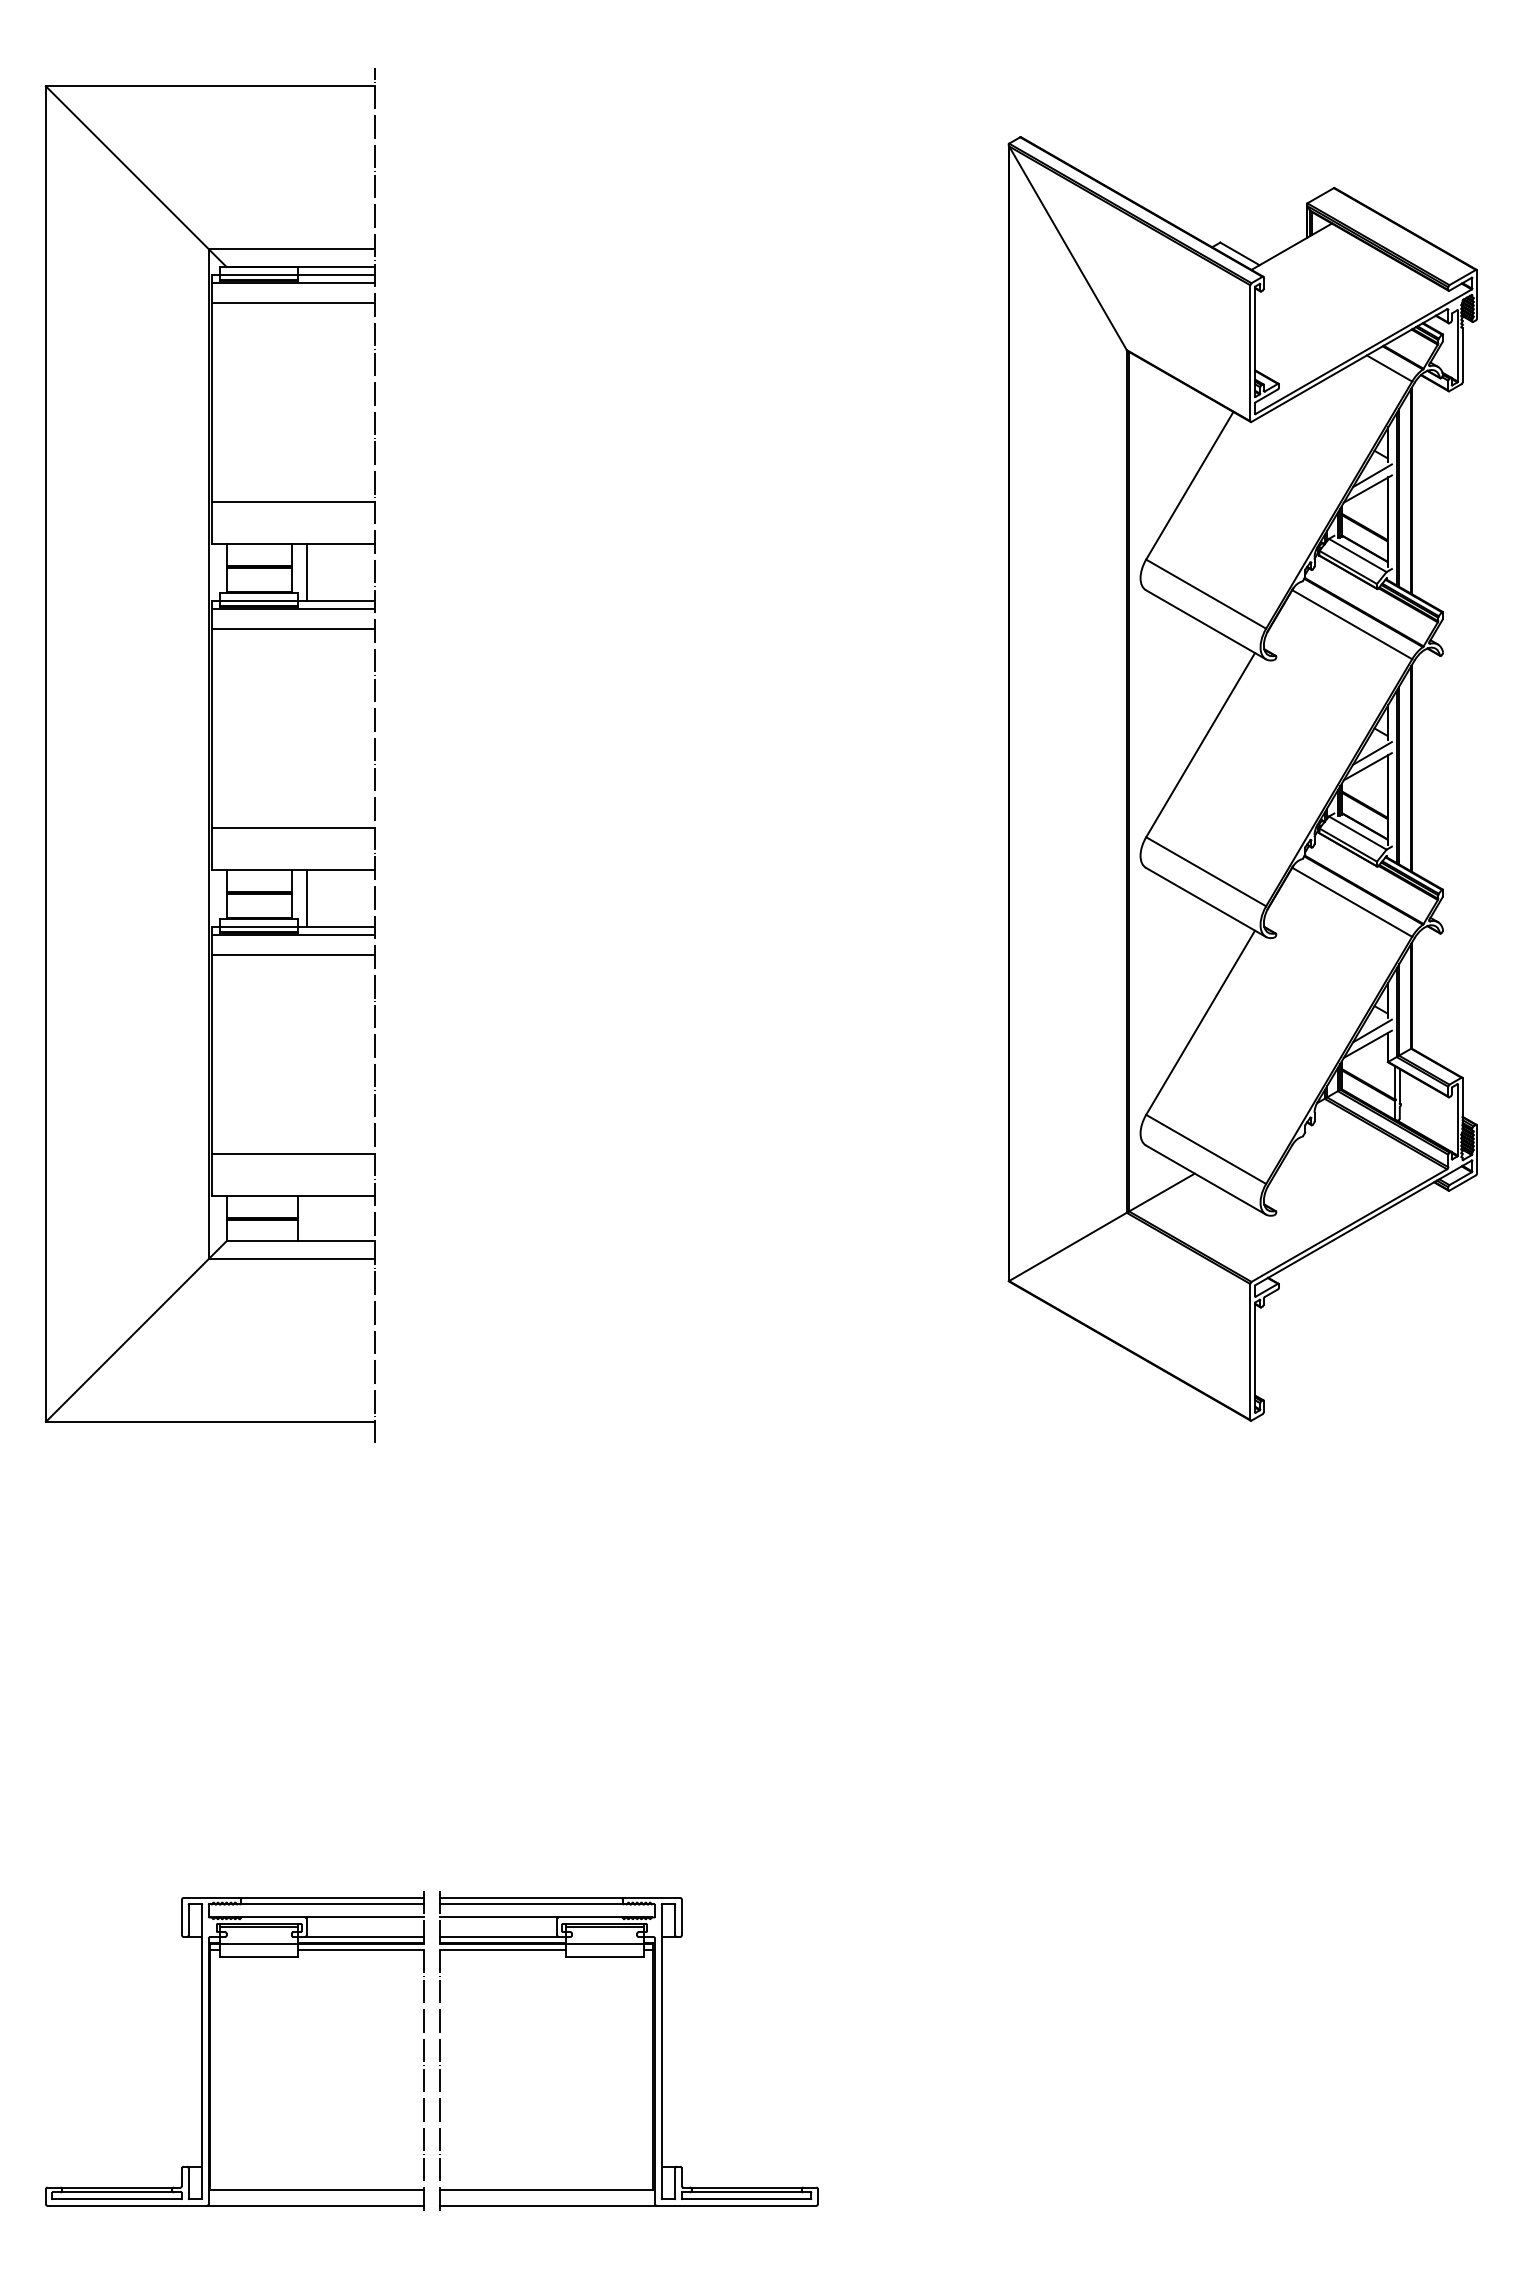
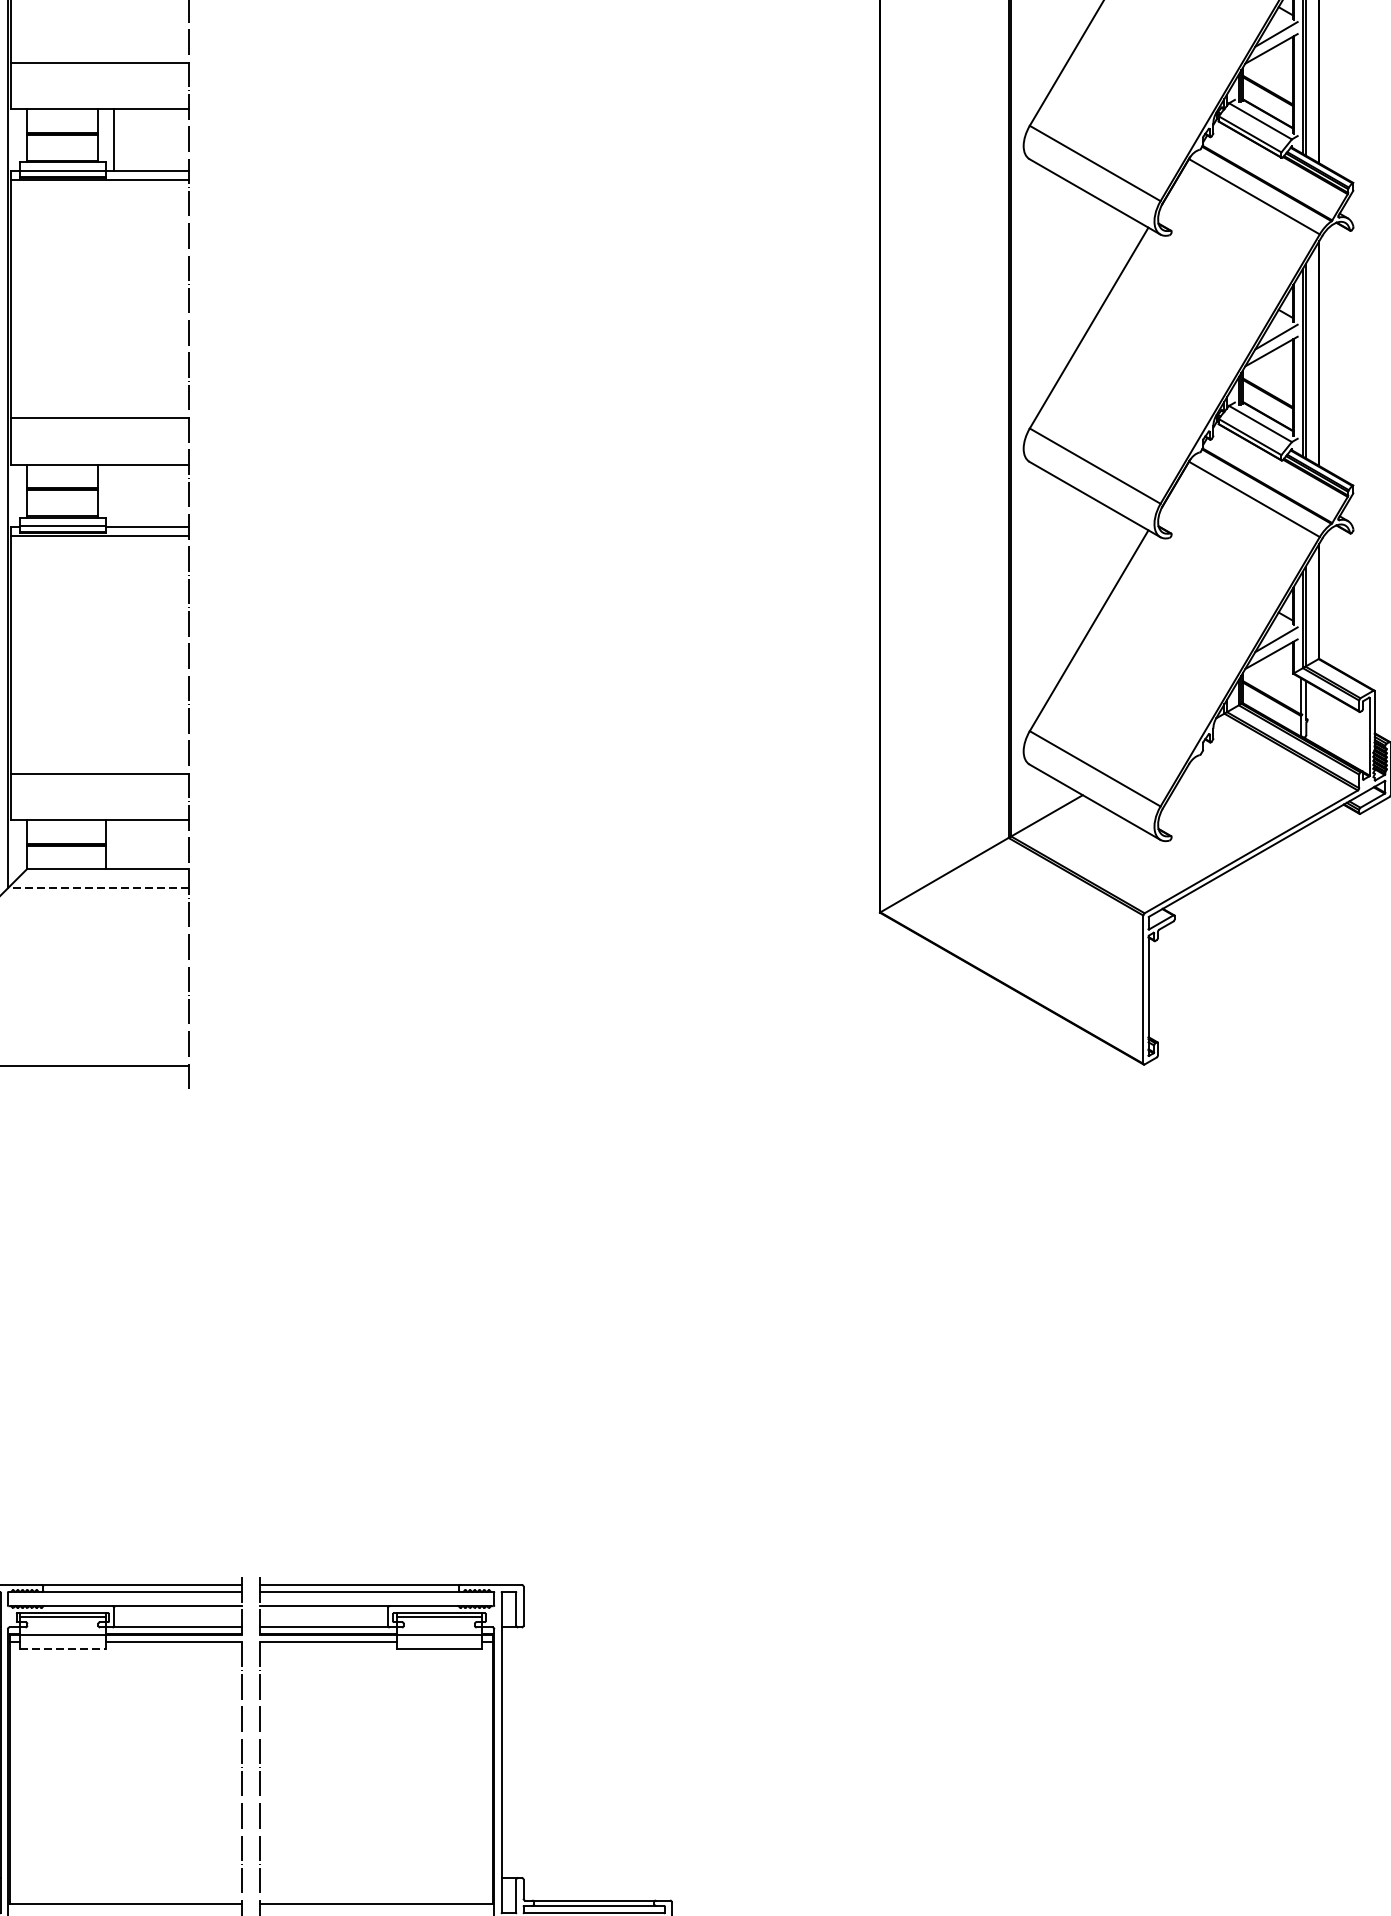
line: (293, 629) -> (100, 202), removed
line: (306, 898) -> (114, 495), removed
line: (293, 955) -> (100, 557), removed
line: (291, 1259) -> (98, 888), solid -> dashed
line: (259, 1956) -> (63, 1648), solid -> dashed

